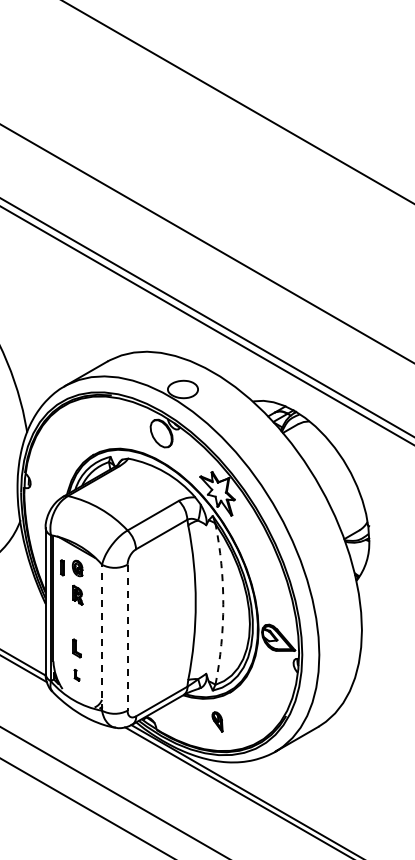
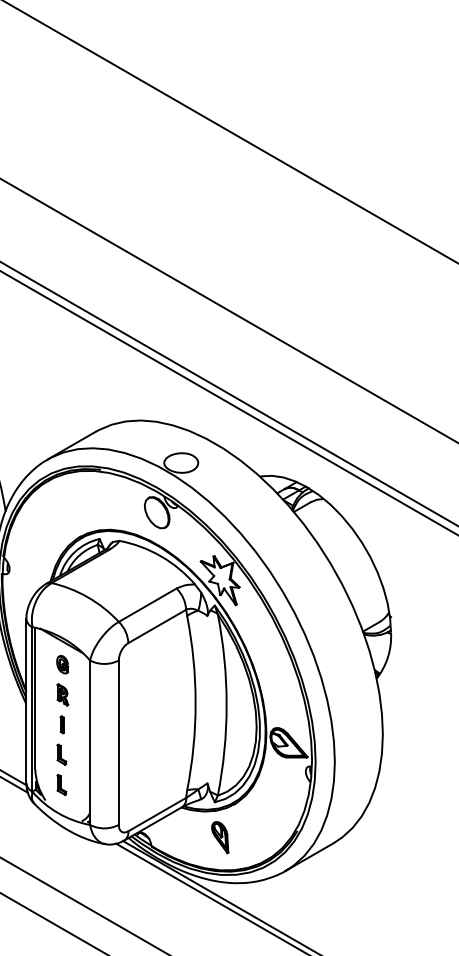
part: (62, 567) -> (62, 724), moved
arc: (223, 604) -> (226, 705), dashed -> solid
line: (102, 637) -> (90, 742), dashed -> solid
line: (127, 638) -> (118, 743), dashed -> solid
part: (76, 675) -> (61, 785), size x1.67
part: (217, 721) -> (220, 837), size x1.43

